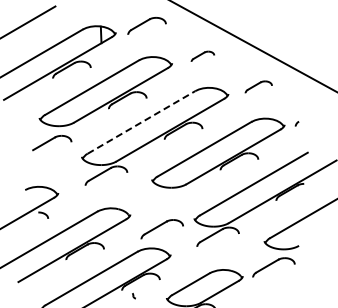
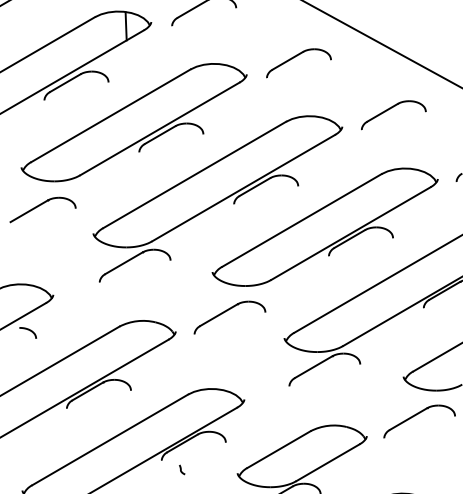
part: (202, 56) -> (298, 62), size x1.67
part: (258, 86) -> (393, 113), size x1.43
line: (141, 122) -> (194, 175), dashed -> solid
part: (161, 229) -> (228, 317), moved

